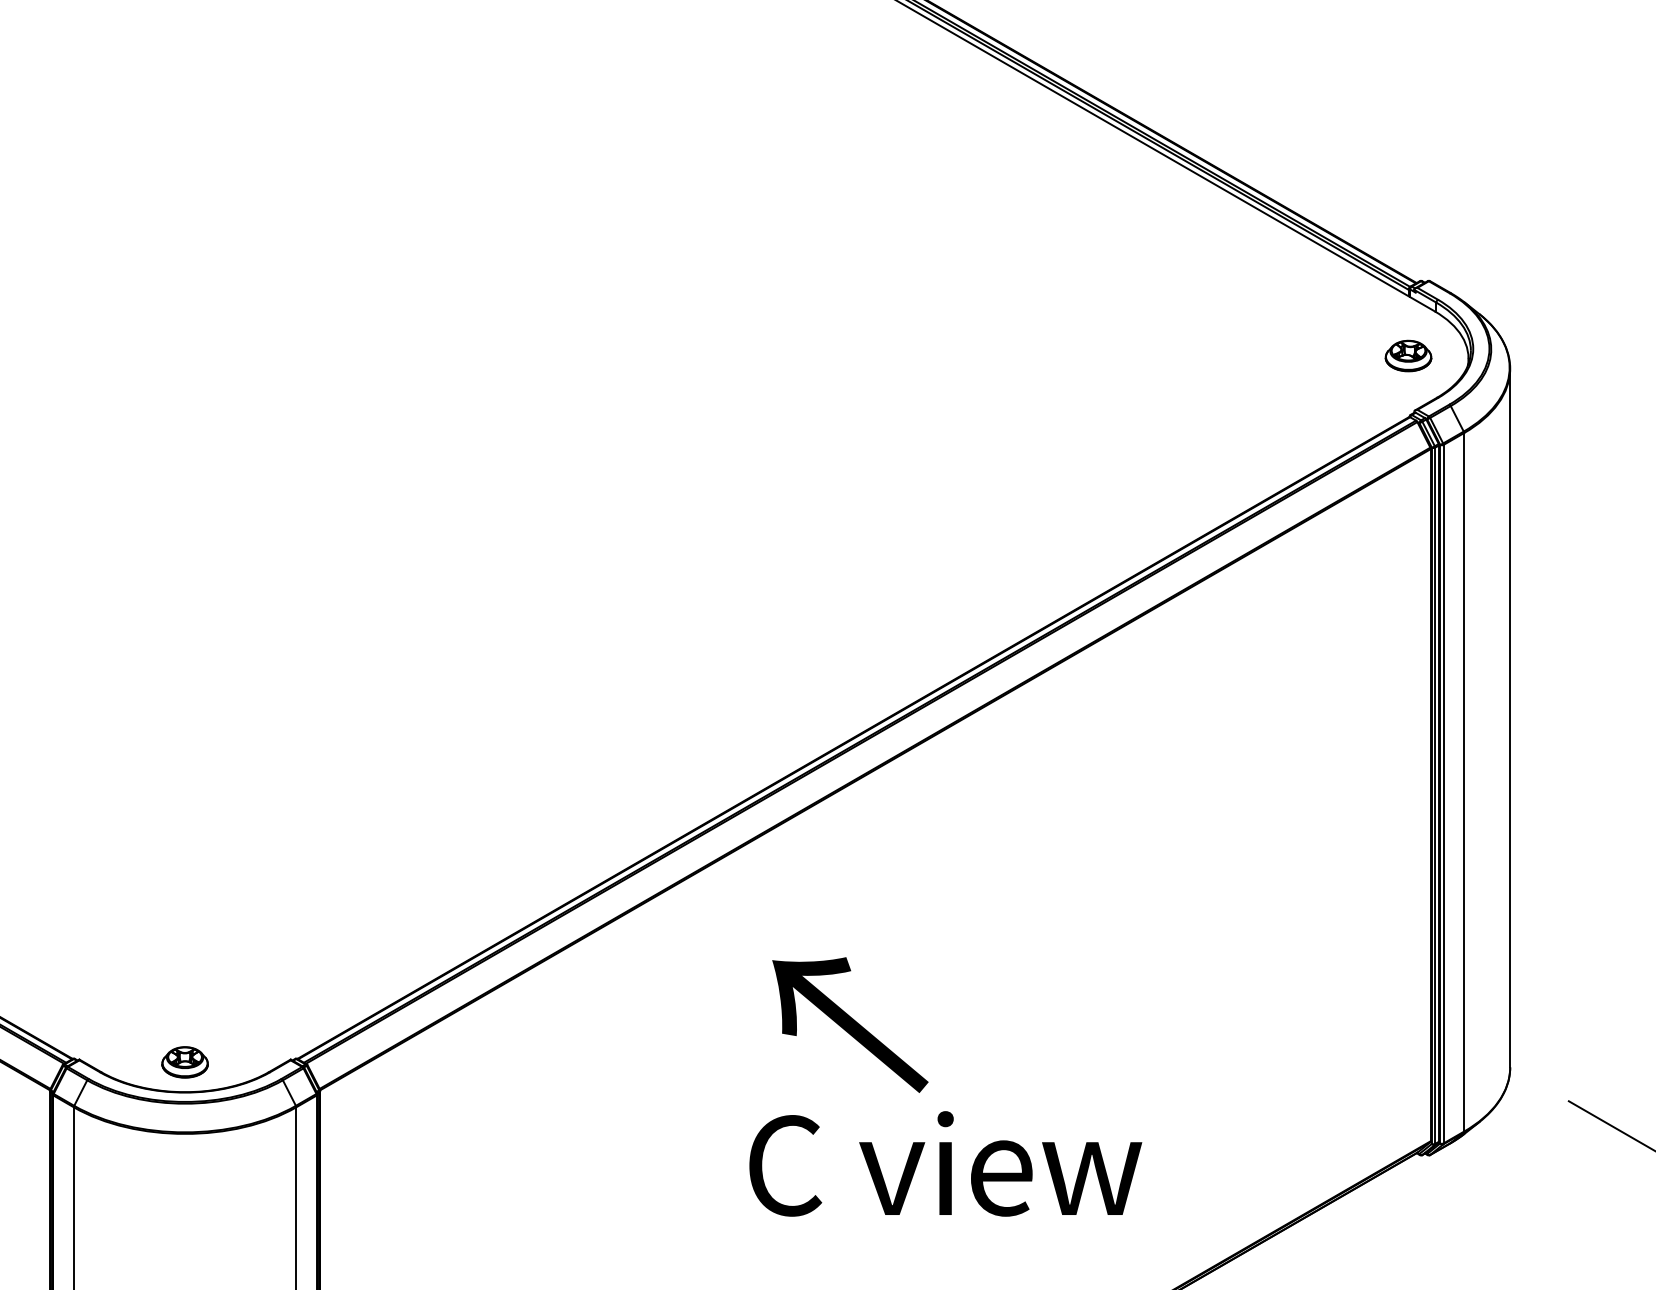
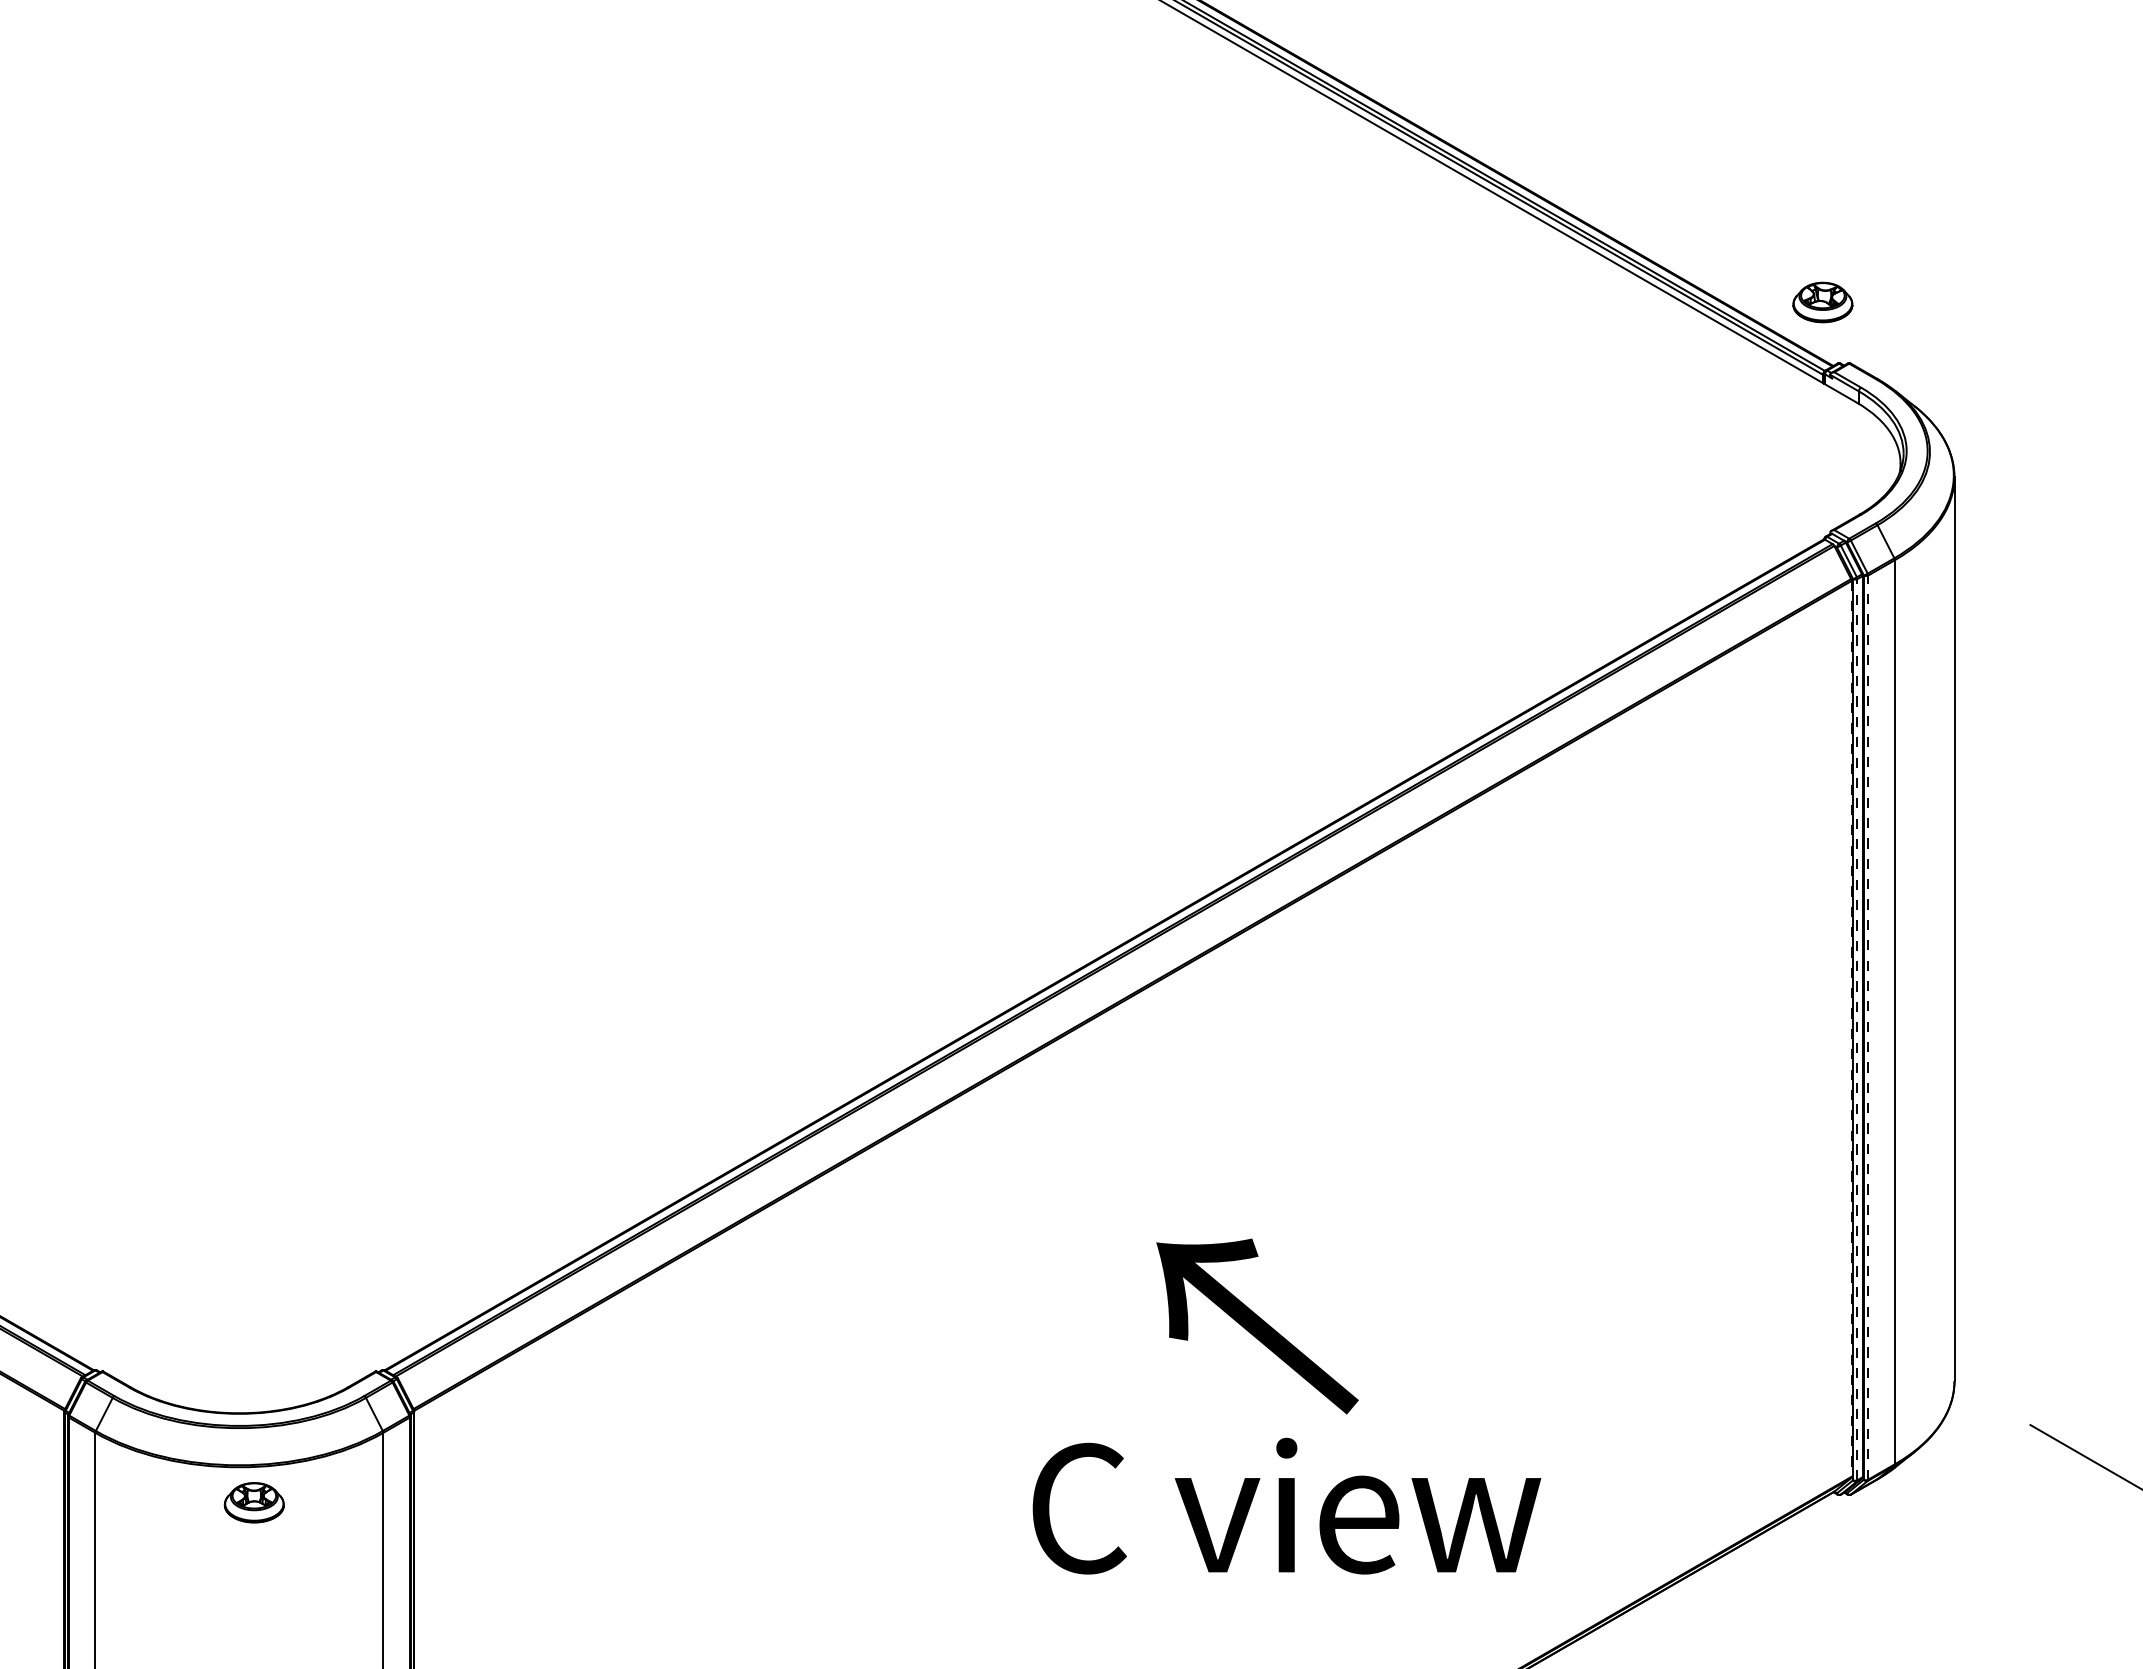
part: (1408, 356) -> (1822, 302), moved
line: (1430, 794) -> (1851, 1028), solid -> dashed
line: (1443, 794) -> (1868, 1027), solid -> dashed
line: (1435, 795) -> (1857, 1029), solid -> dashed
text: (850, 1025) -> (1257, 1326), moved
part: (184, 1062) -> (253, 1502), moved
text: (945, 1163) -> (1286, 1505), moved

